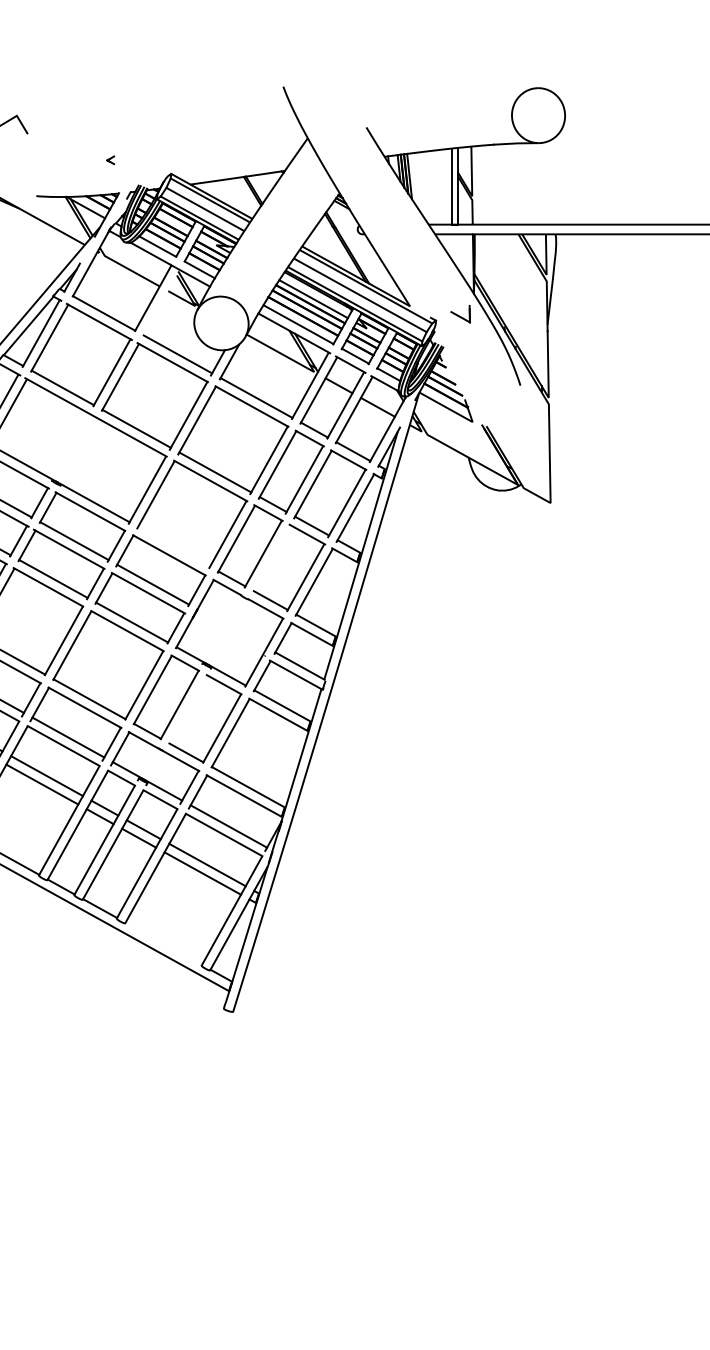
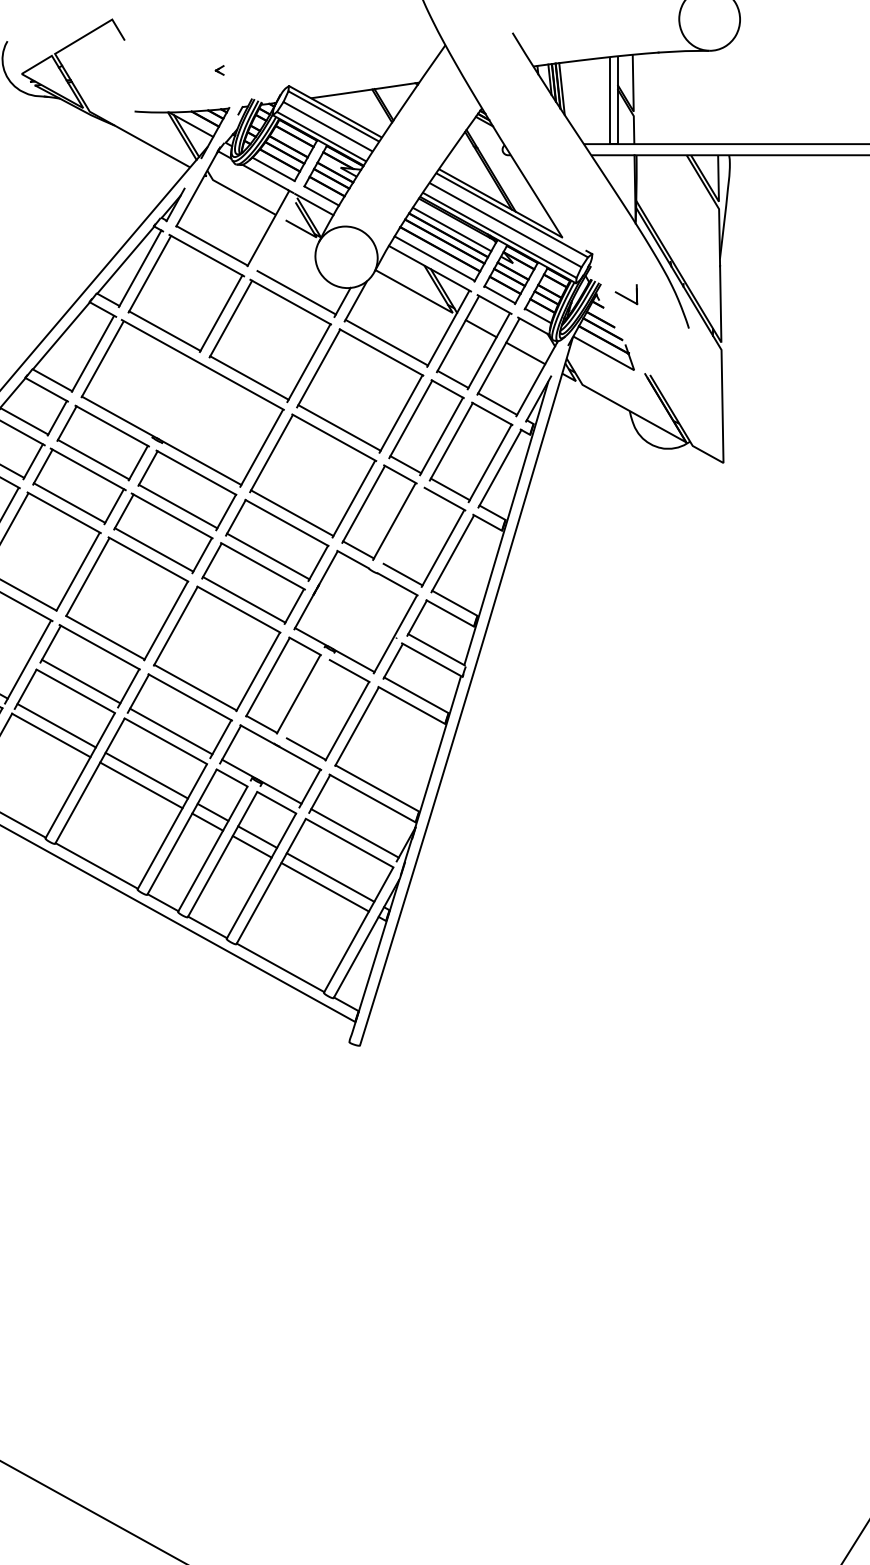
part: (460, 314) -> (626, 294), moved
line: (174, 547) -> (292, 513), added
line: (163, 943) -> (280, 967), added

